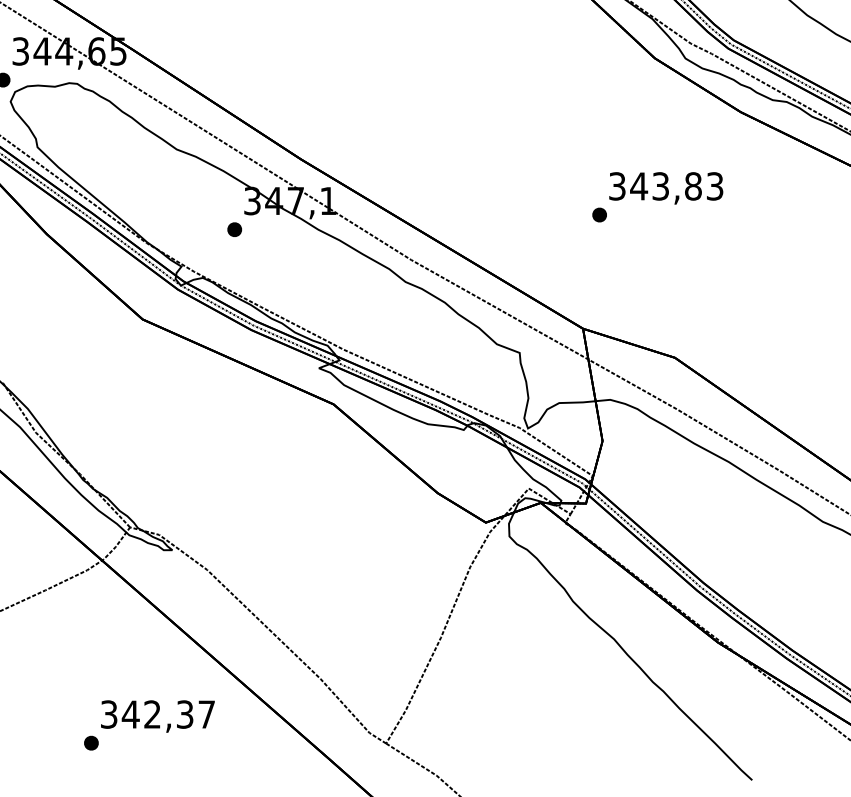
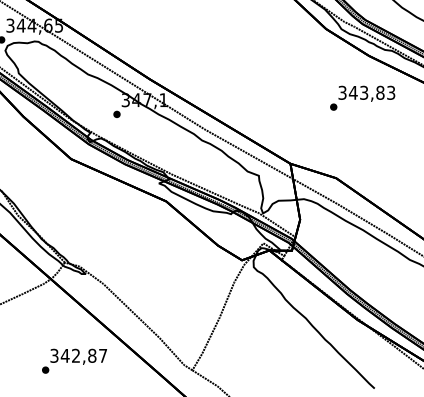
text: (657, 195) -> (362, 97), moved
text: (185, 713) -> (92, 355), 342,37 -> 342,87

